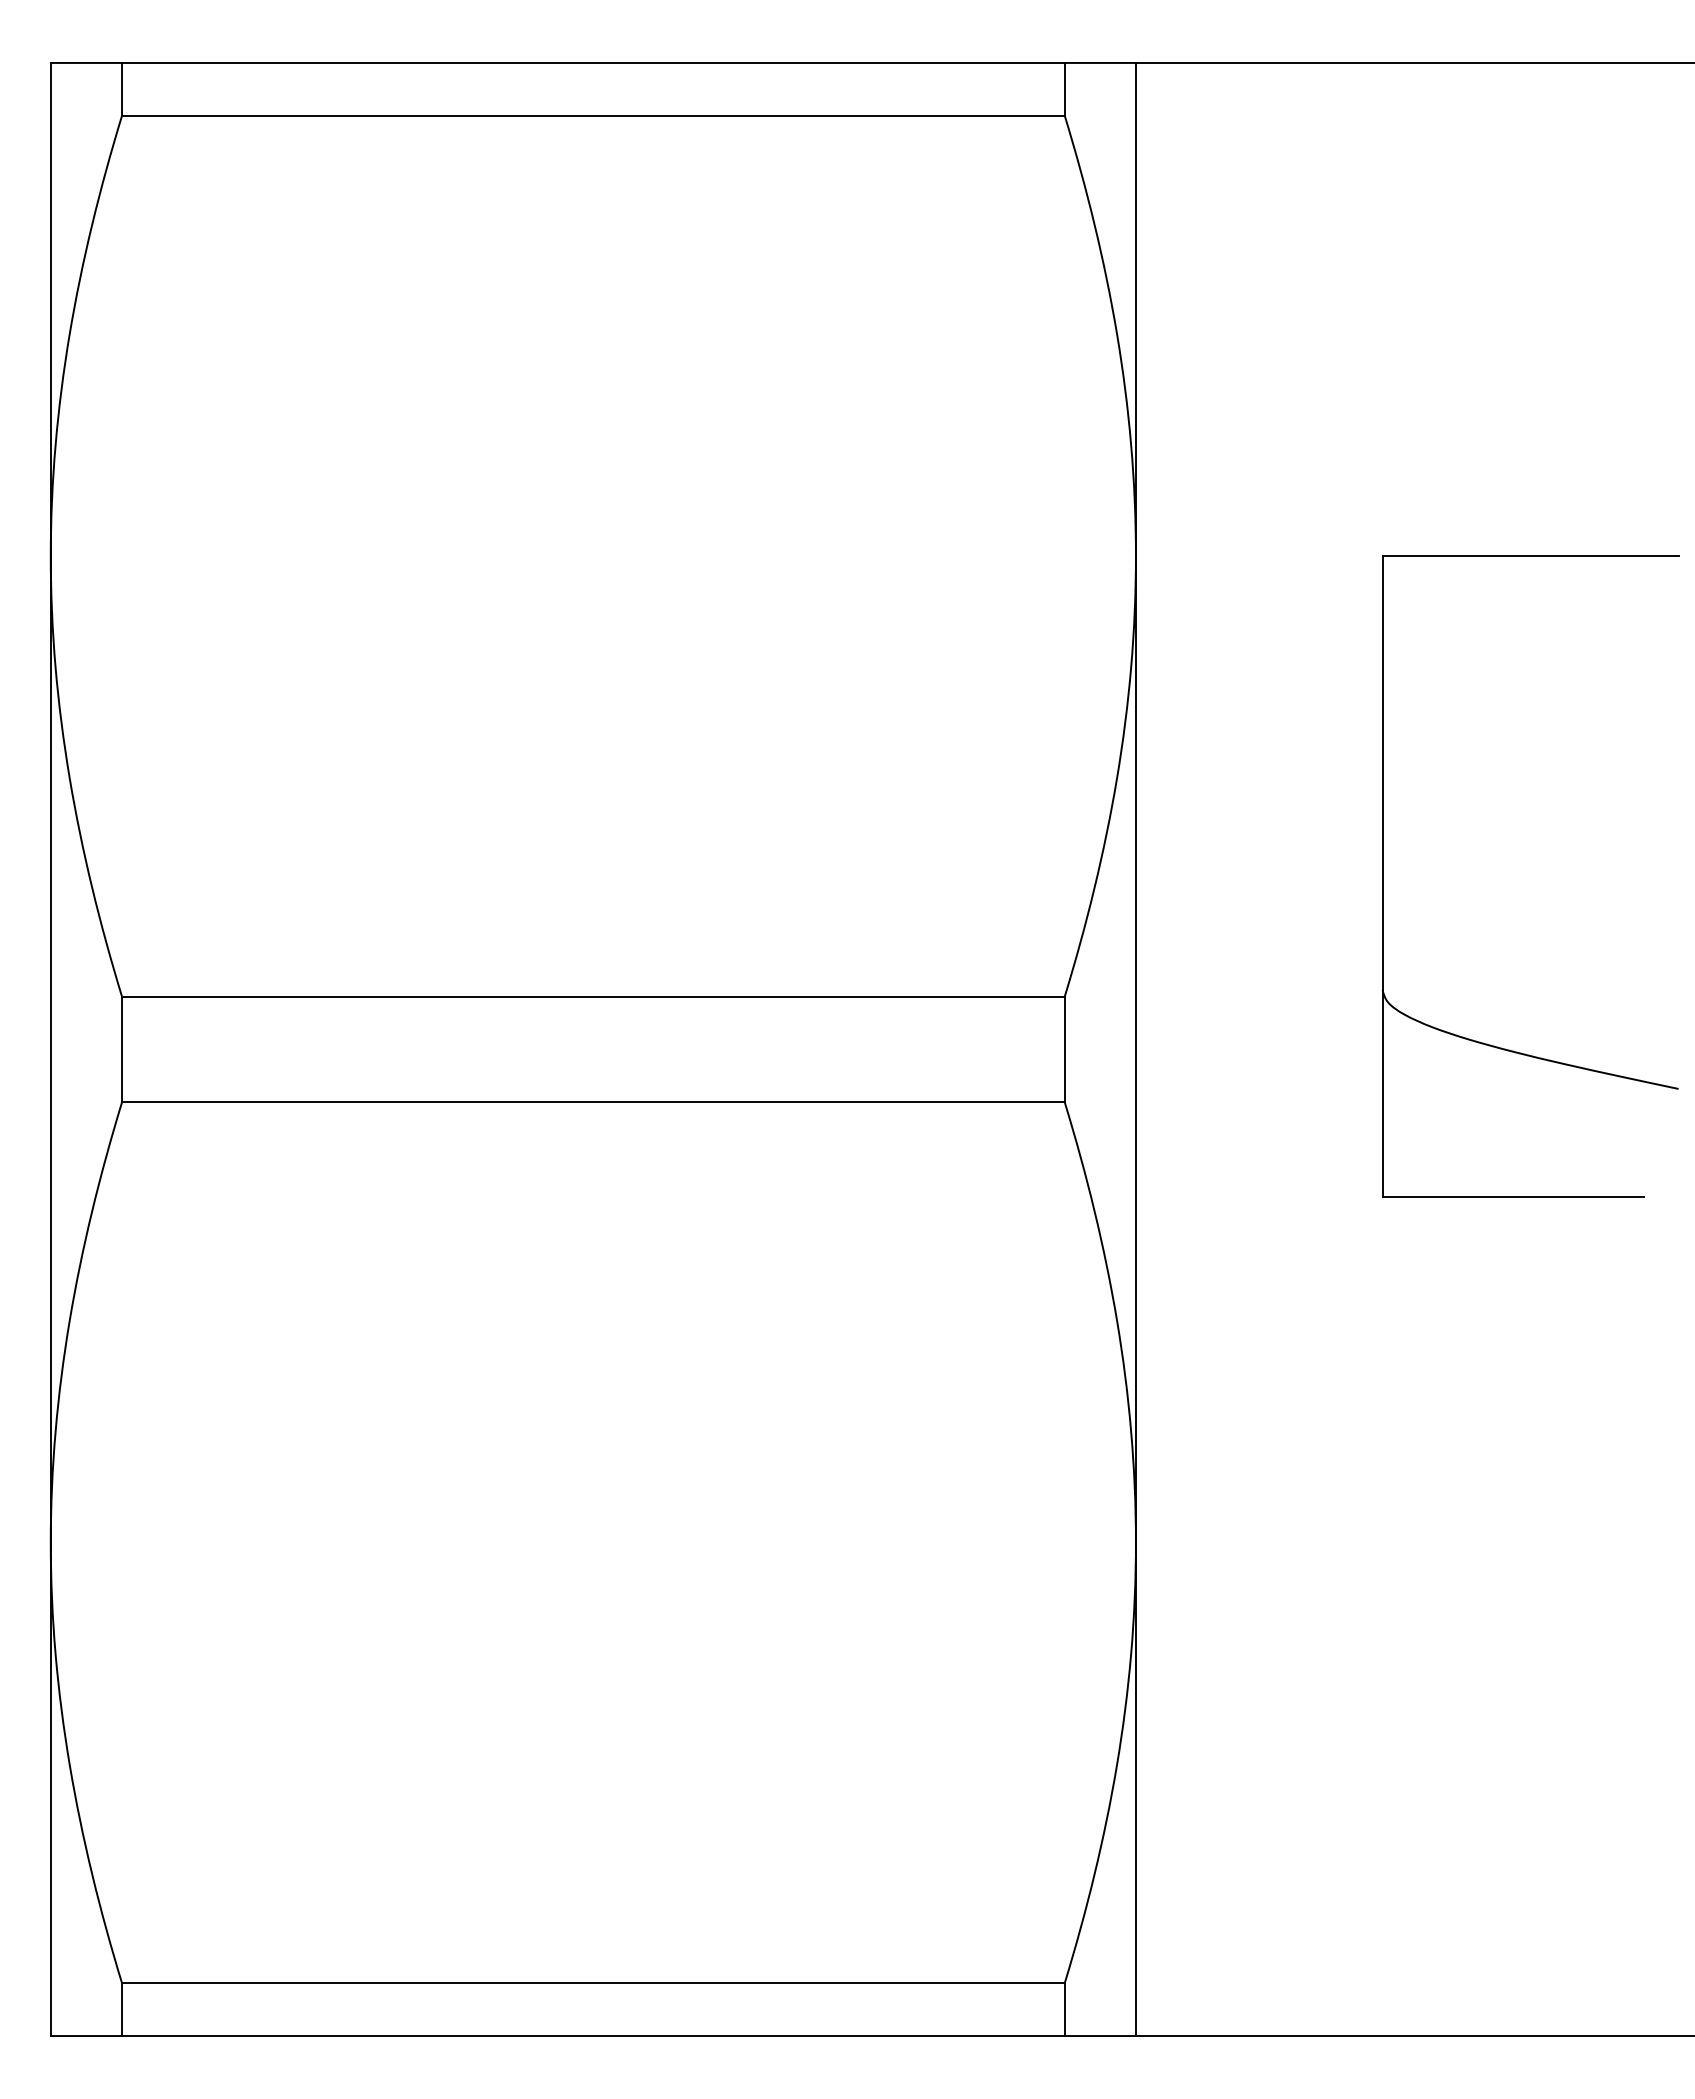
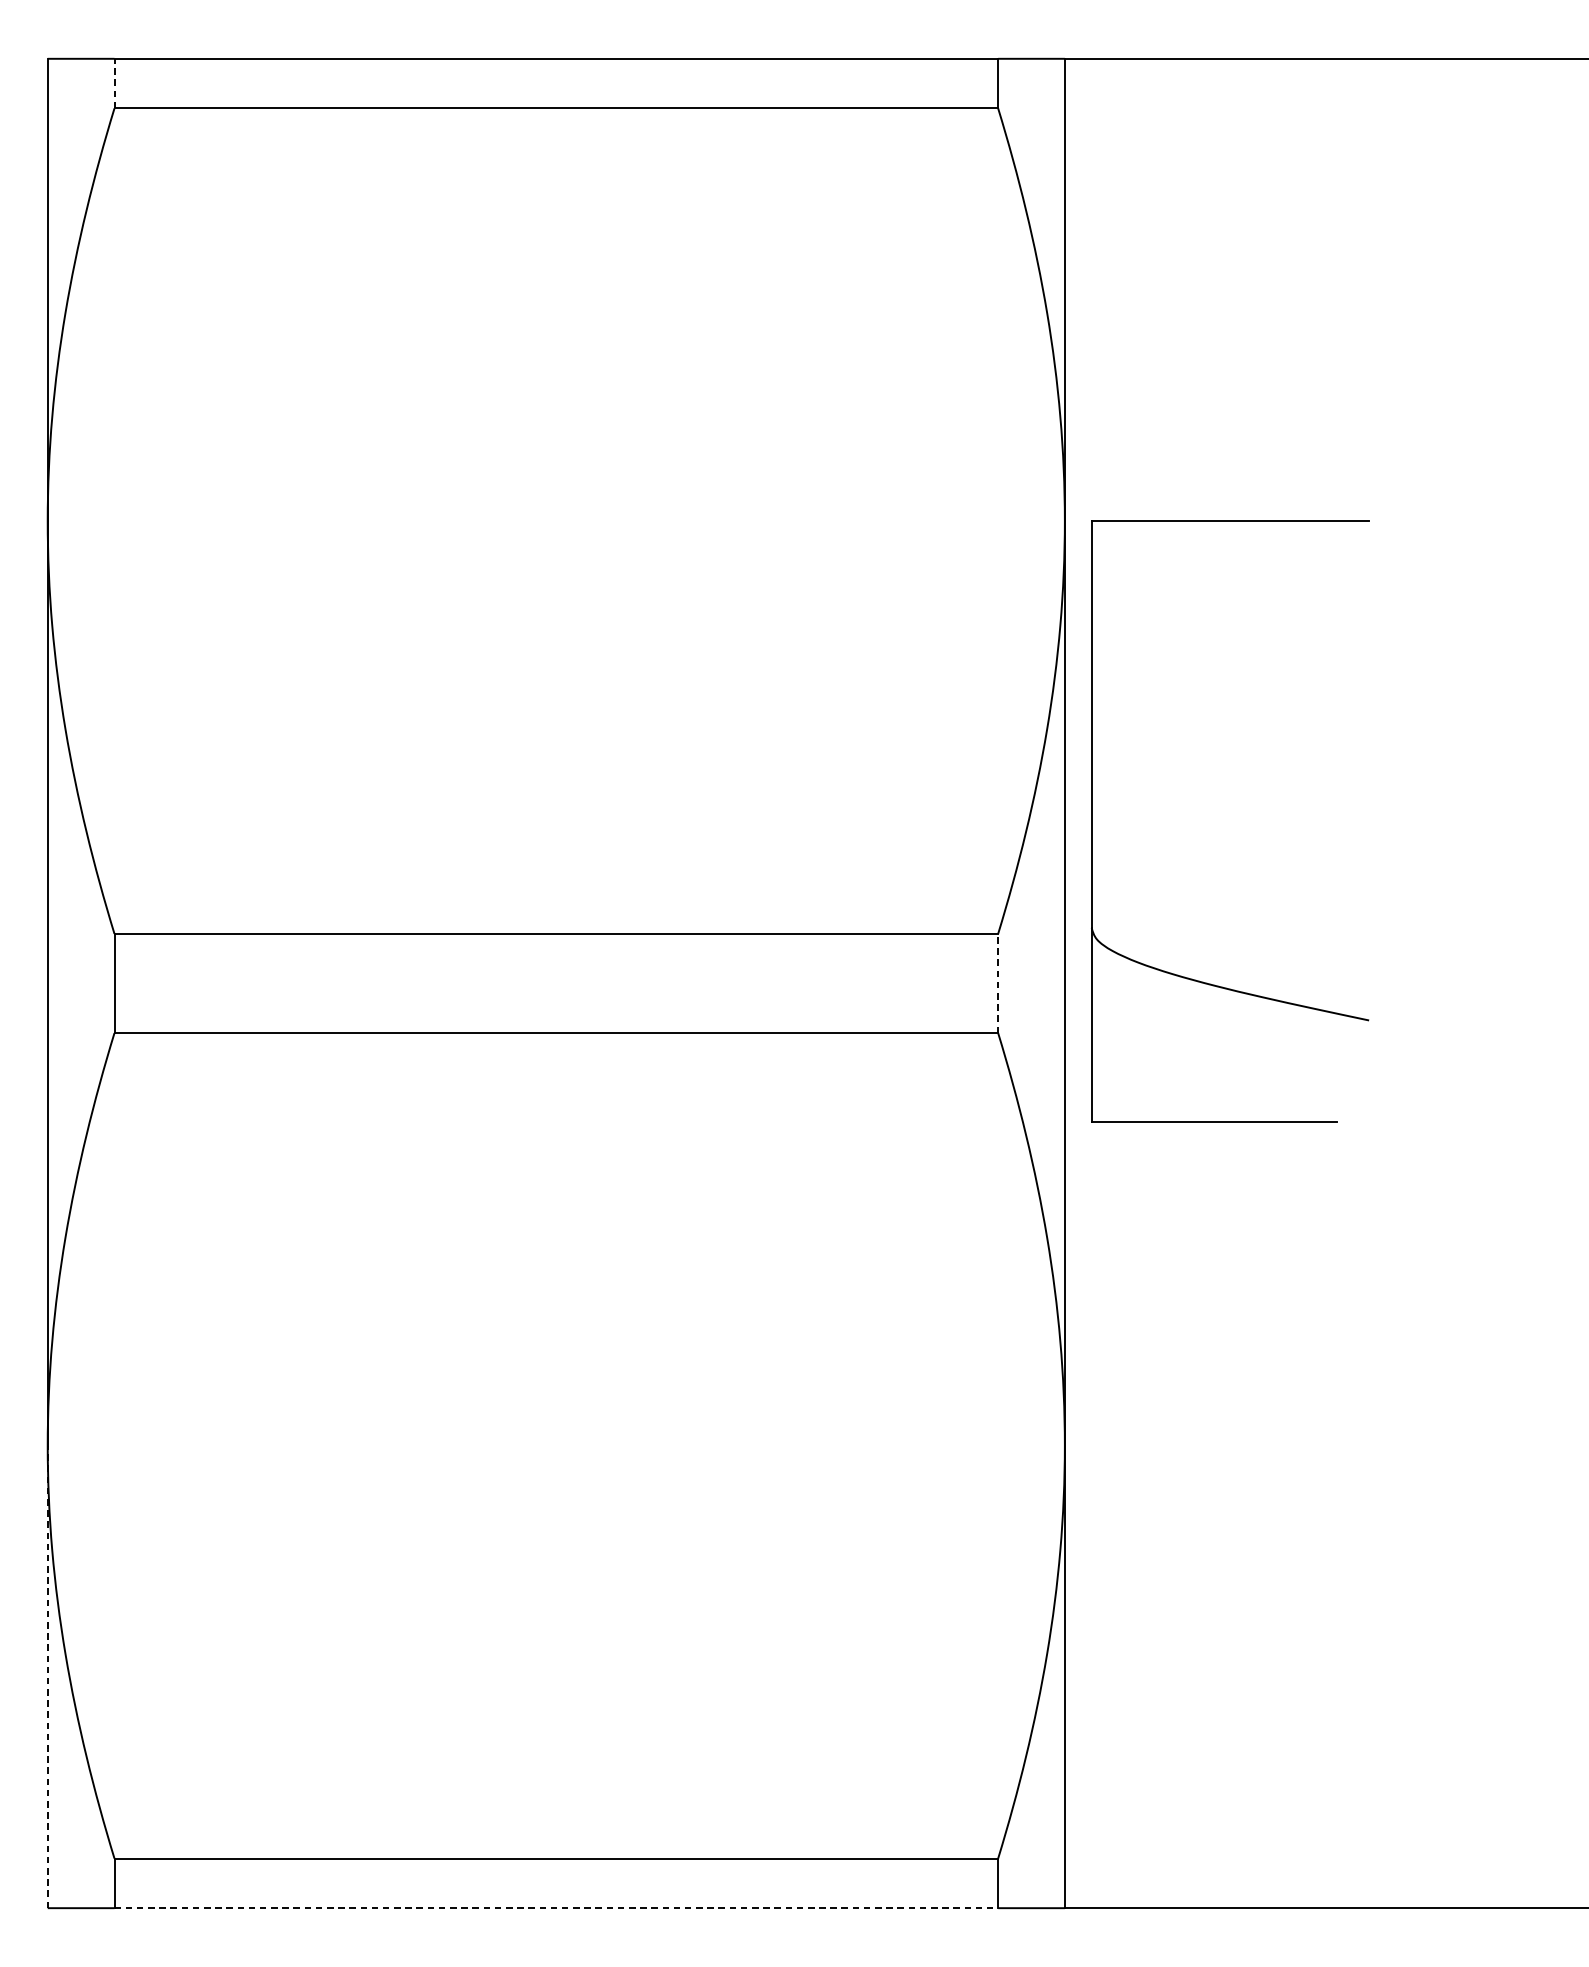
line: (122, 88) -> (114, 82), solid -> dashed
part: (1383, 876) -> (1092, 821), moved
line: (1064, 1049) -> (997, 983), solid -> dashed
line: (50, 1789) -> (47, 1677), solid -> dashed
line: (593, 2036) -> (556, 1908), solid -> dashed

